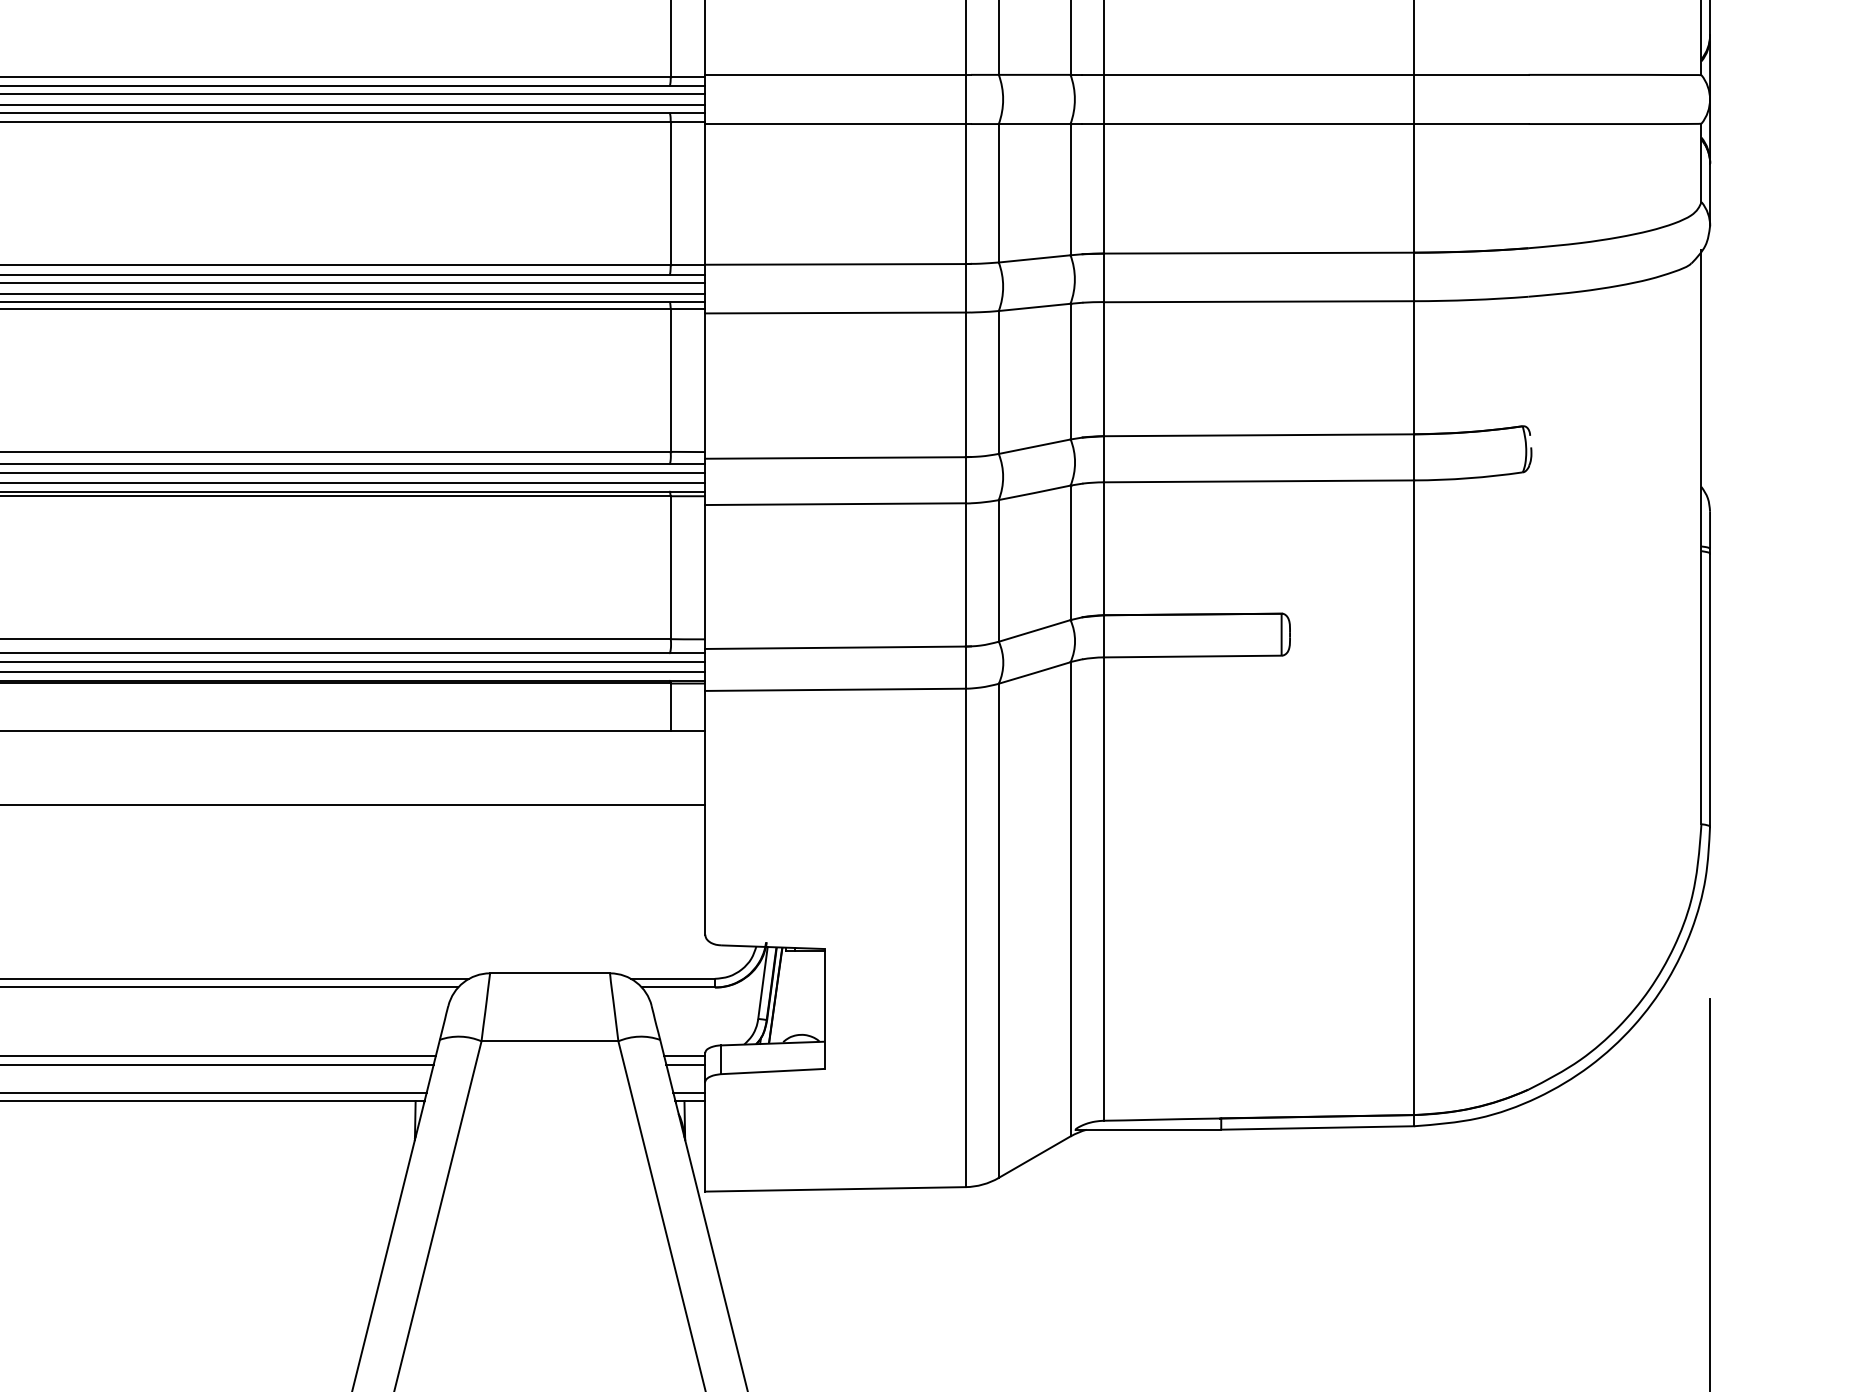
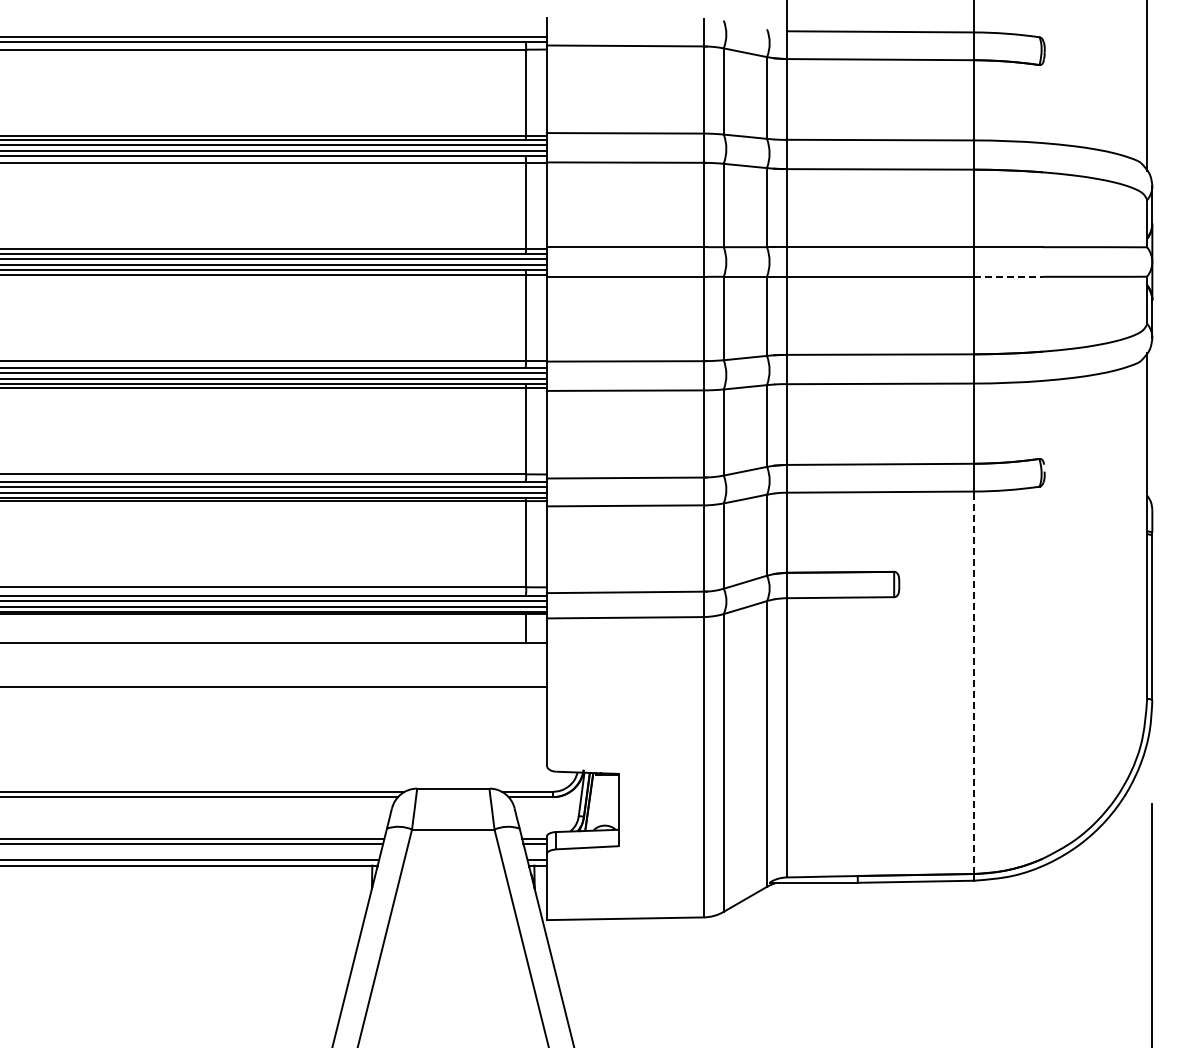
line: (1472, 123) -> (1009, 276), solid -> dashed
line: (1414, 797) -> (974, 682), solid -> dashed

